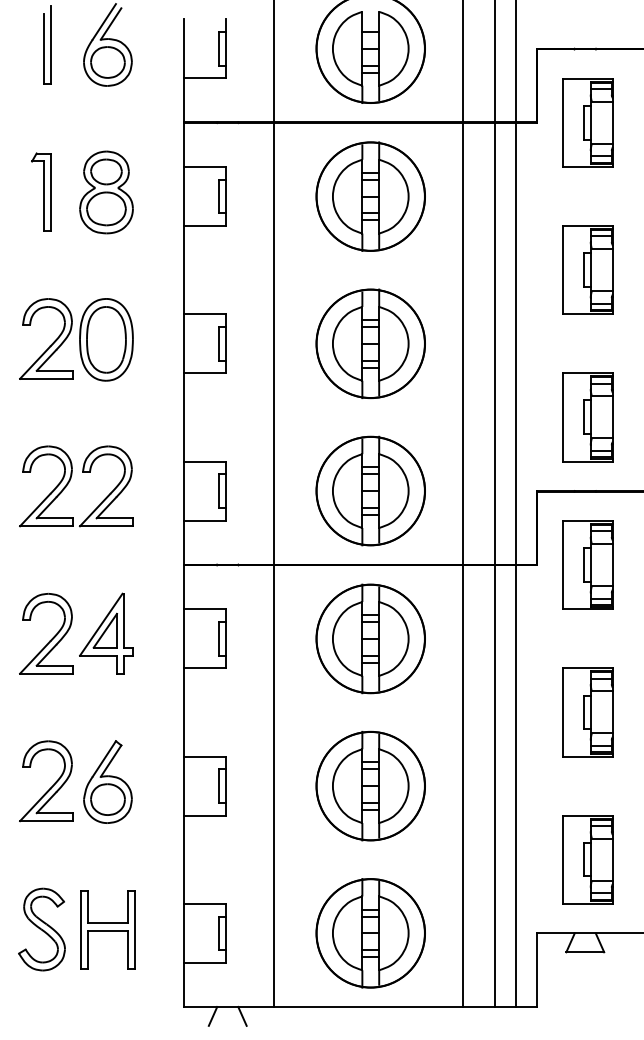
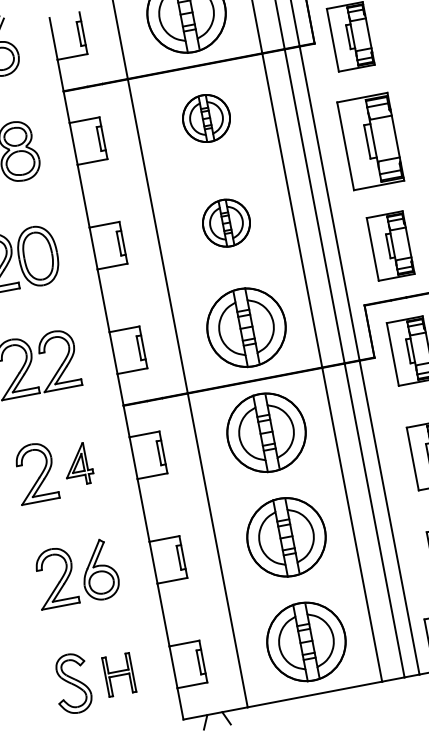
part: (370, 196) -> (206, 118), size x0.6
part: (587, 269) -> (370, 140), size x1.4
part: (370, 343) -> (226, 222), size x0.6
part: (106, 633) -> (78, 464), size x0.7
part: (107, 929) -> (118, 674), size x0.7

